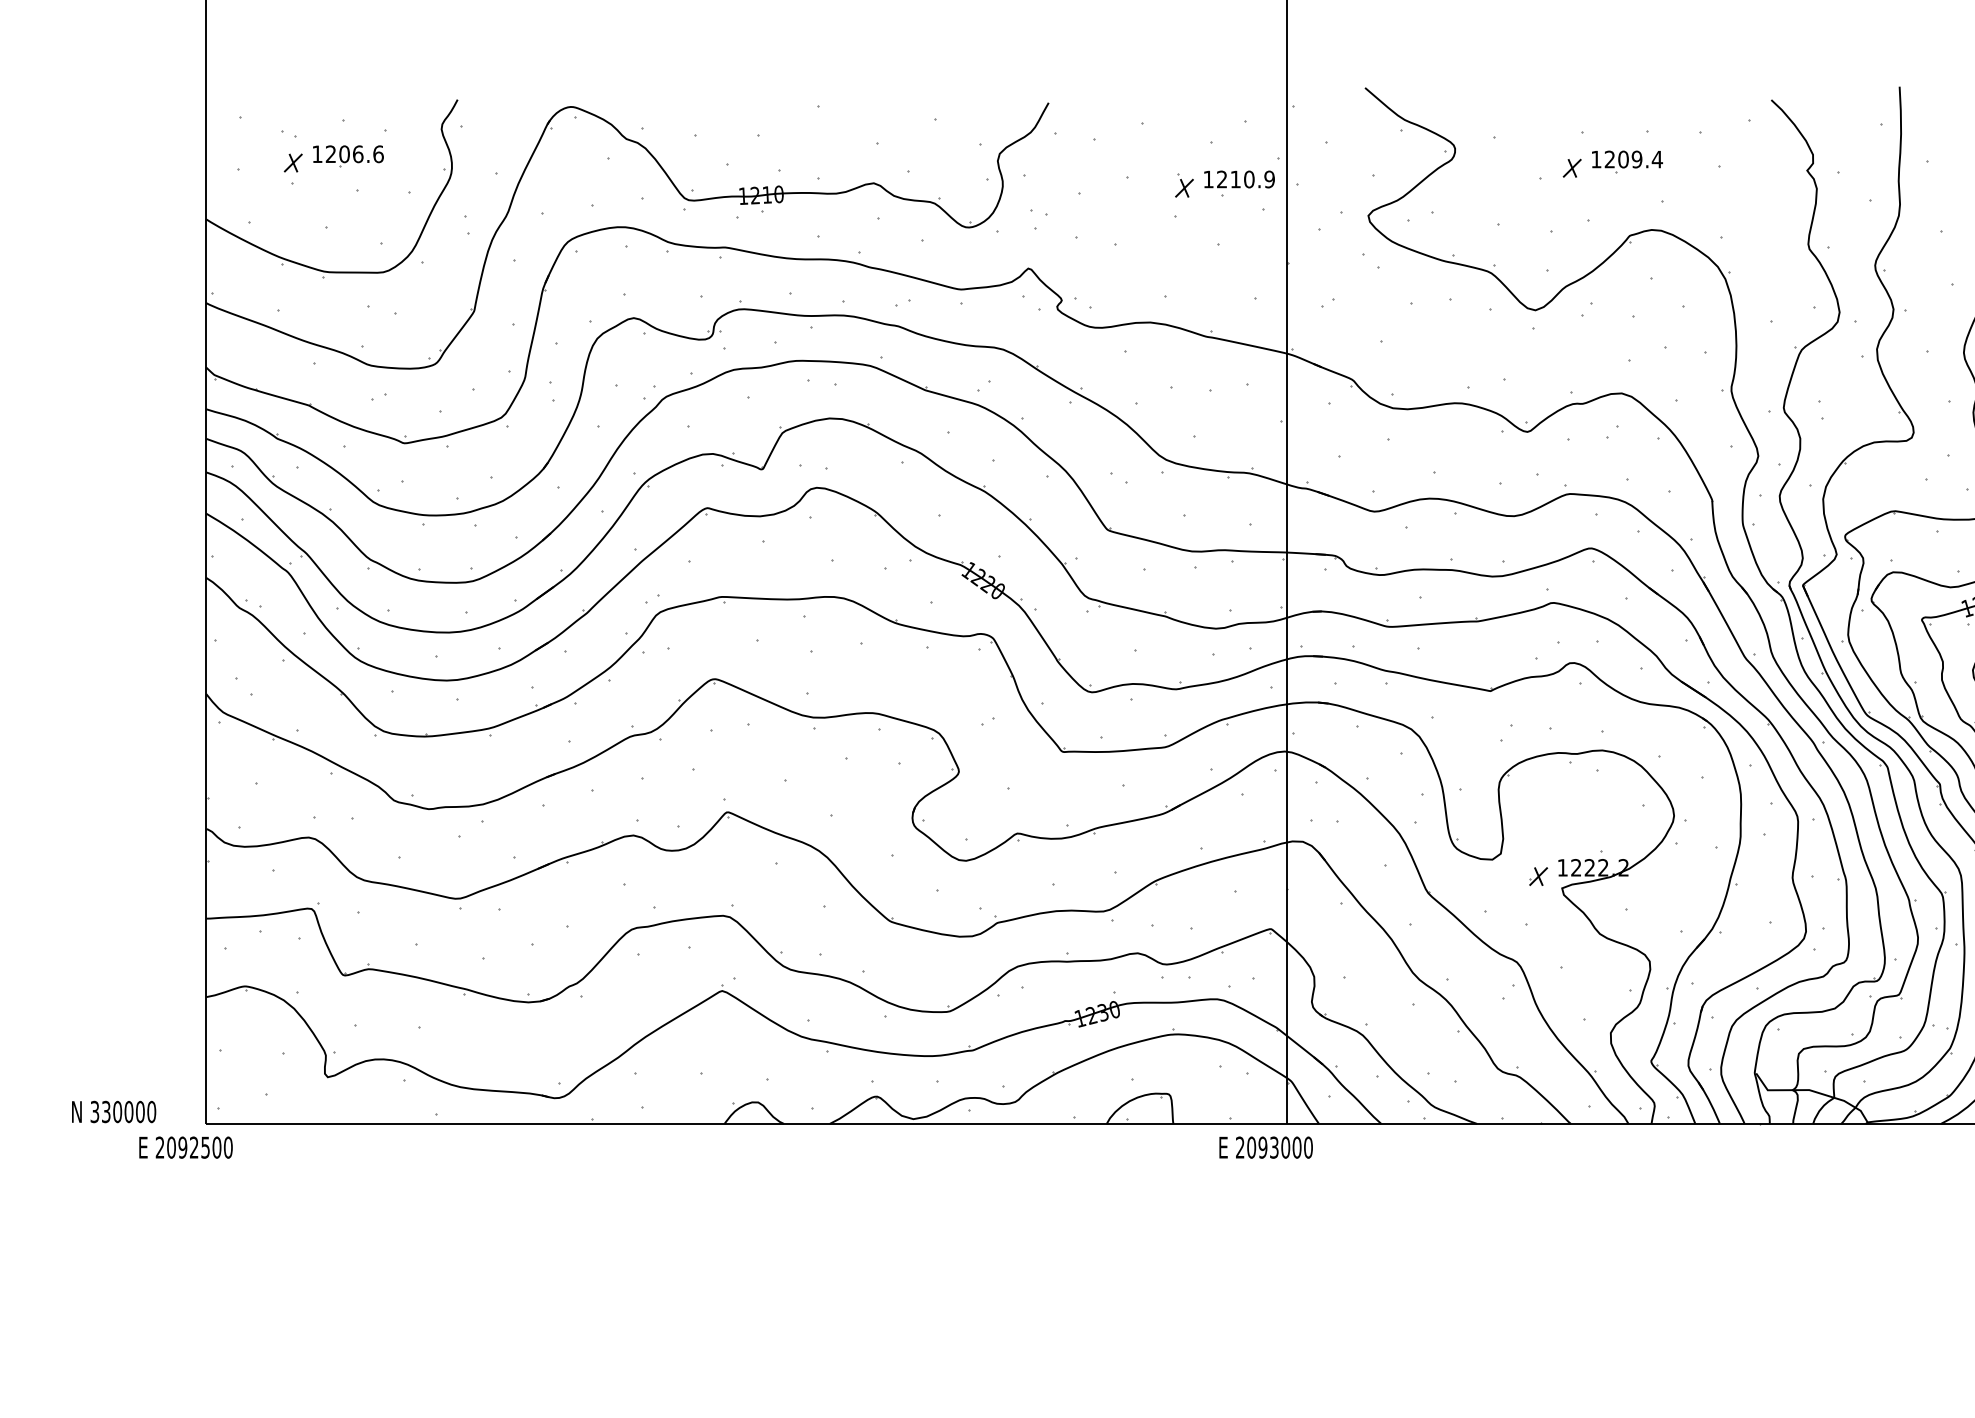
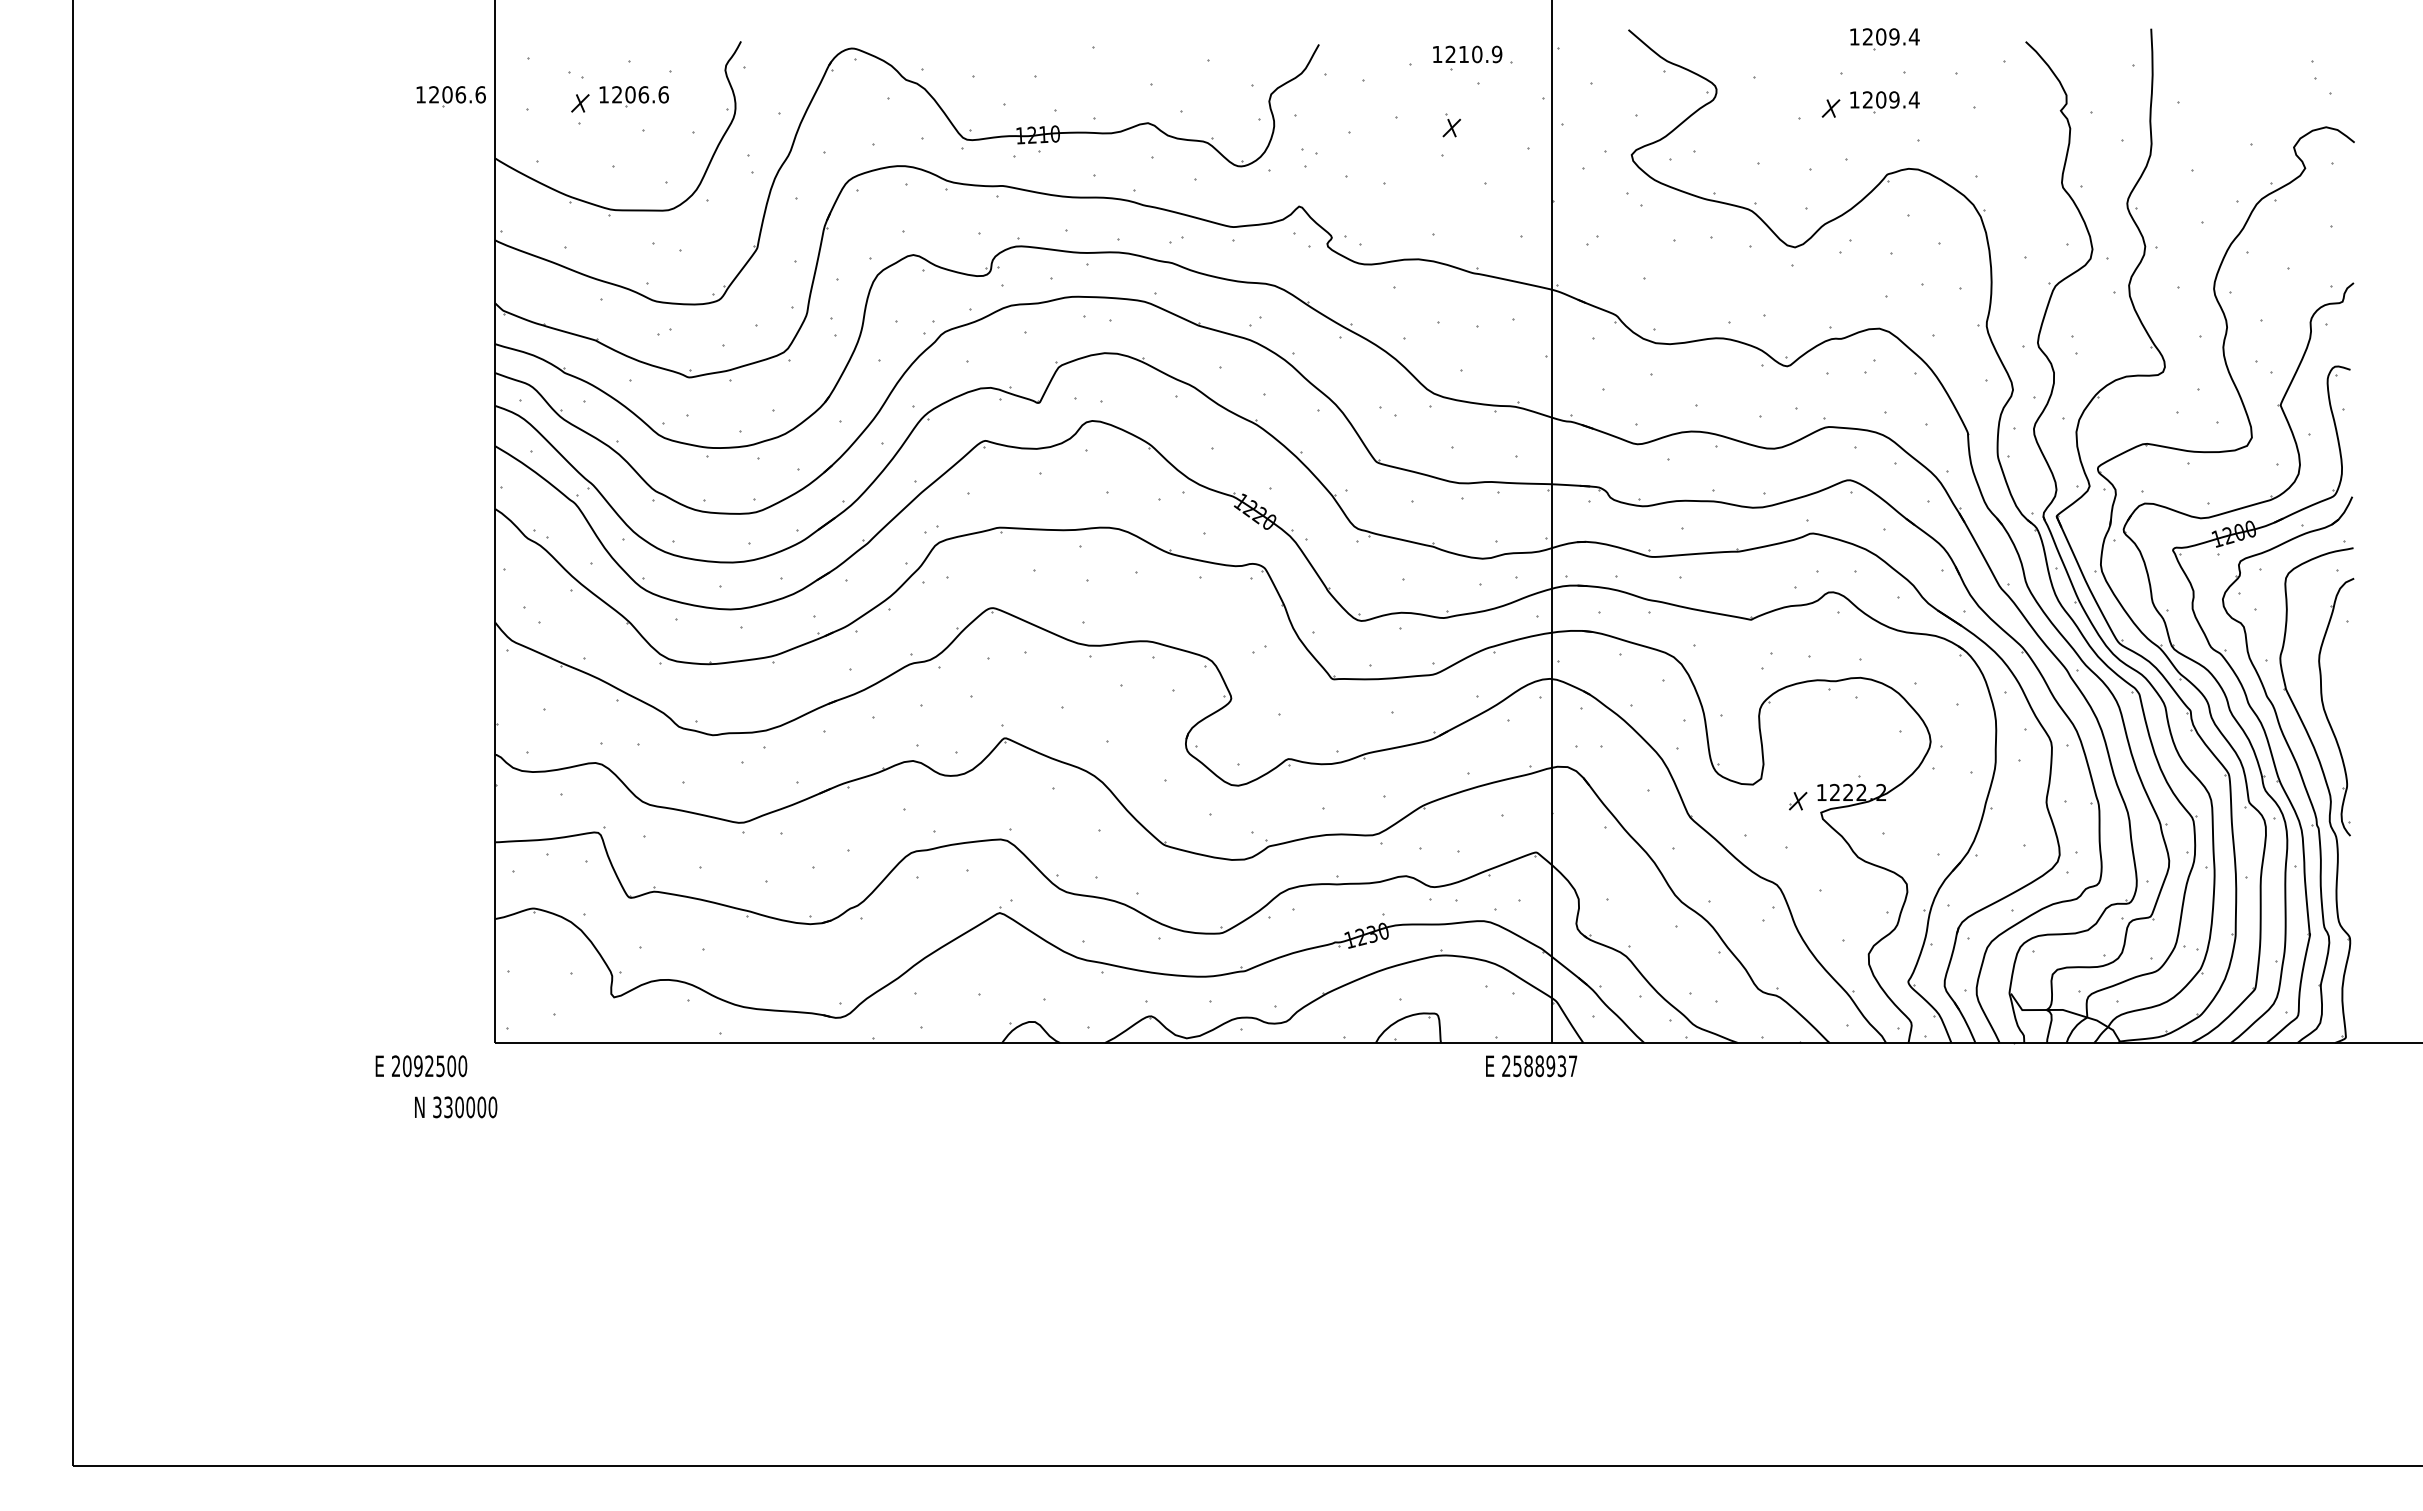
part: (1626, 97) -> (1884, 39), added
part: (160, 156) -> (450, 96), added
part: (1239, 182) -> (1467, 57), moved
text: (114, 1112) -> (456, 1107), moved
text: (186, 1147) -> (421, 1066), moved
text: (1280, 1147) -> (1545, 1066), 2093000 -> 2588937

